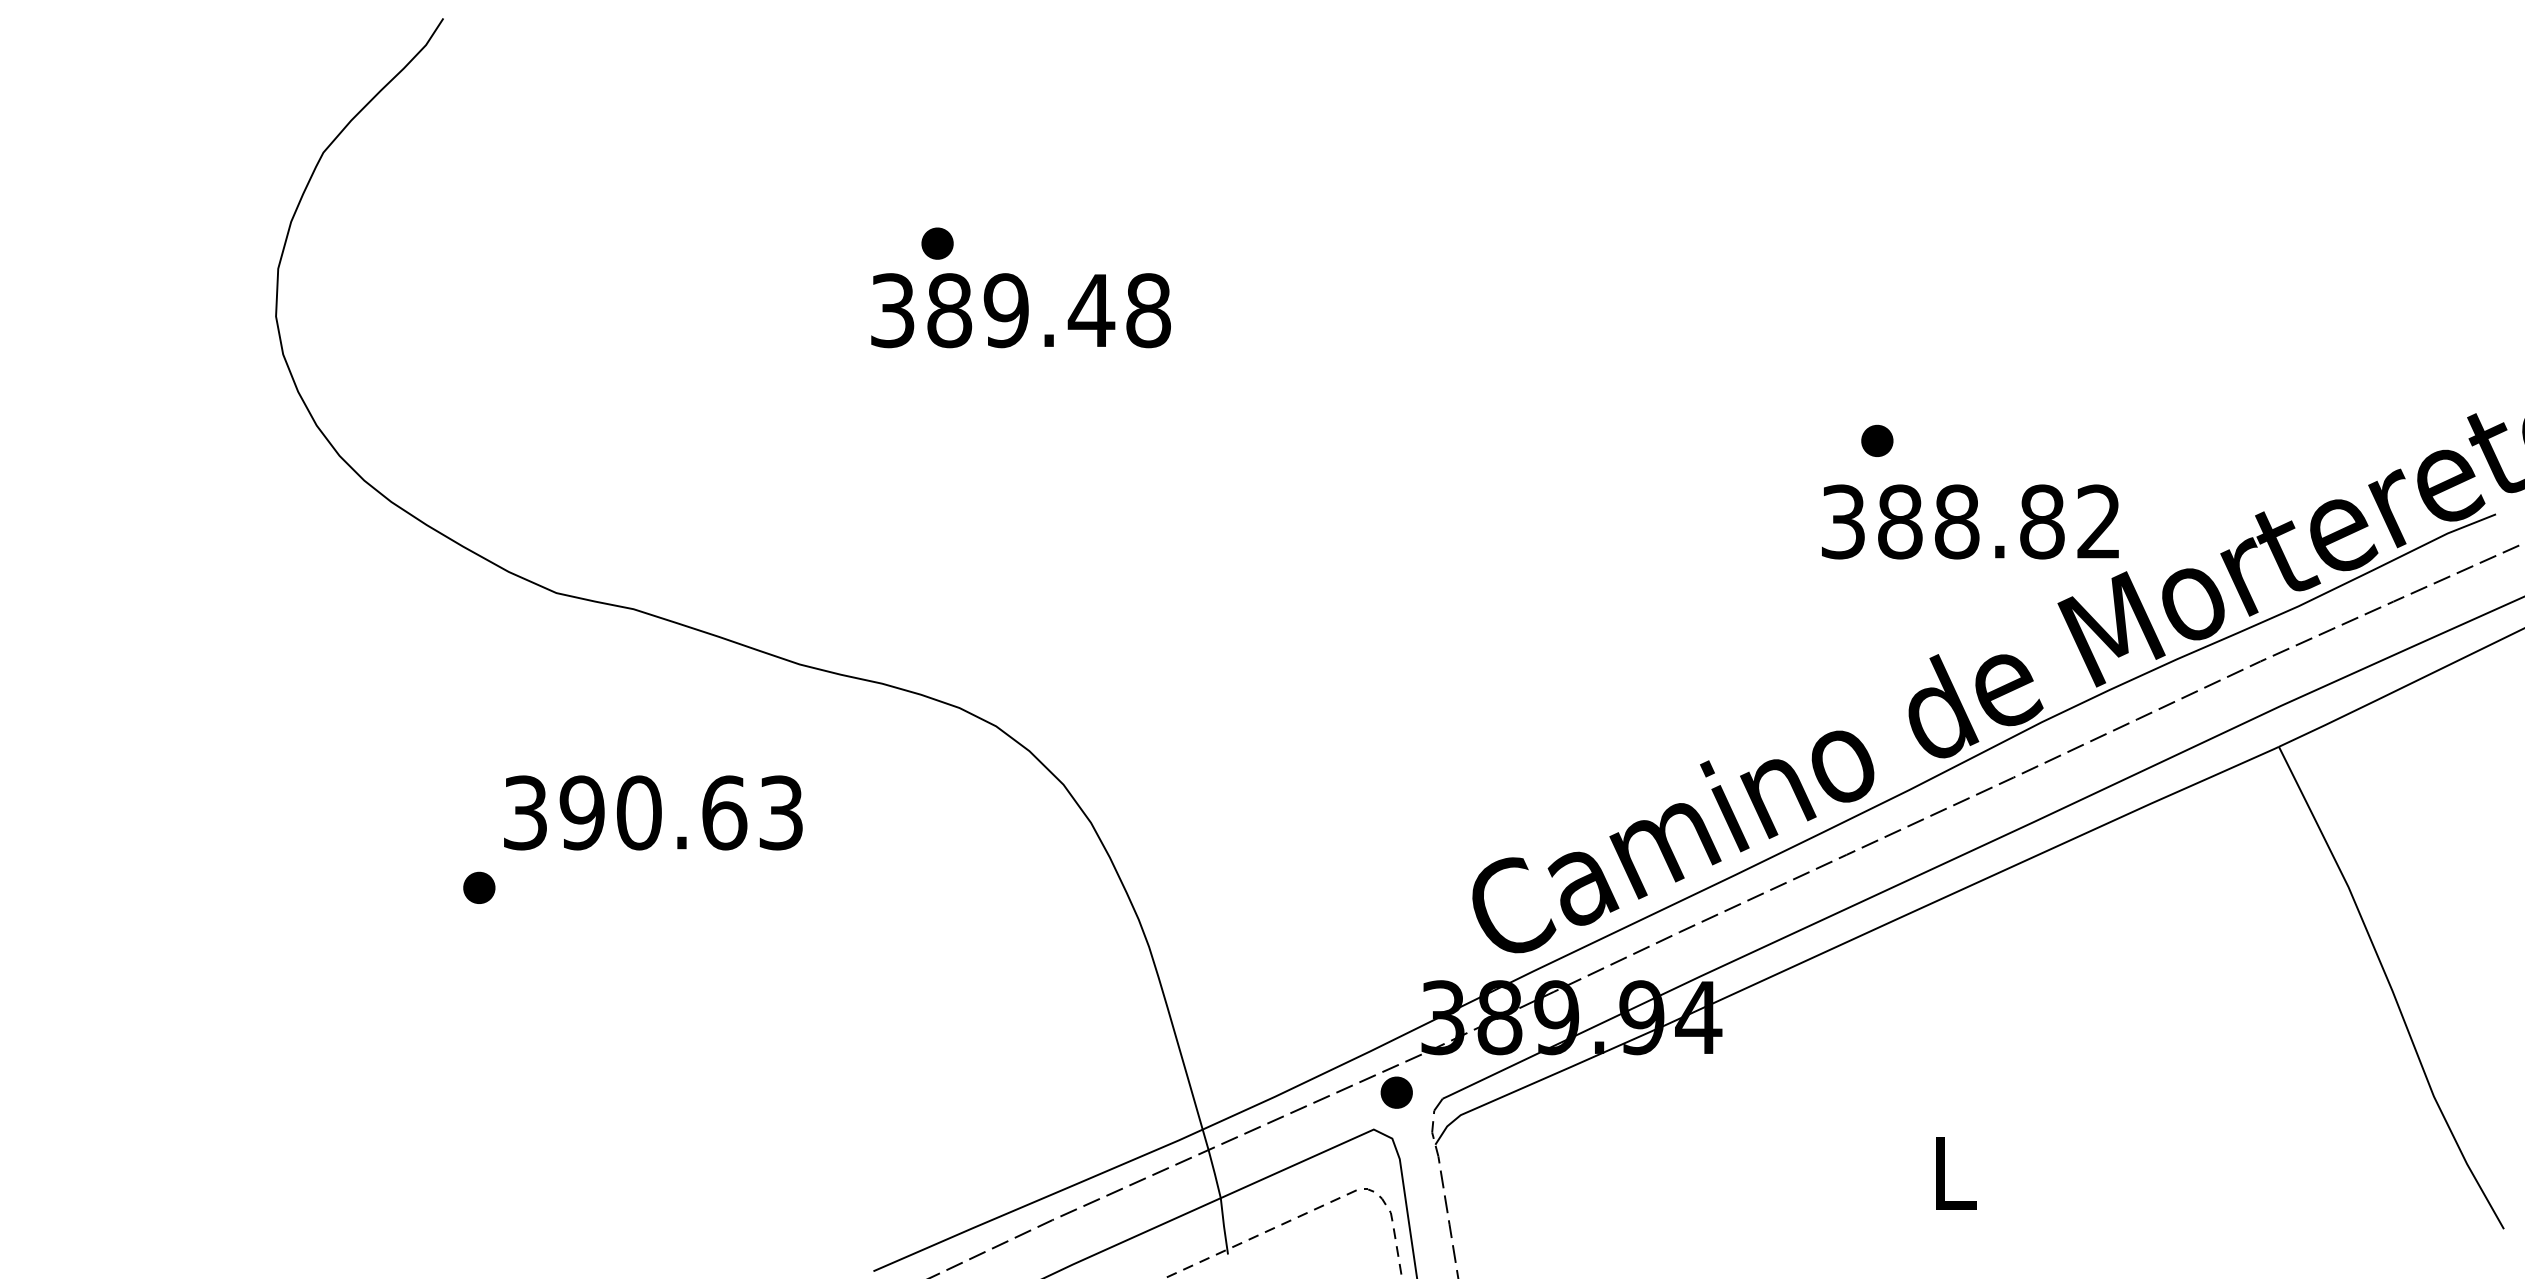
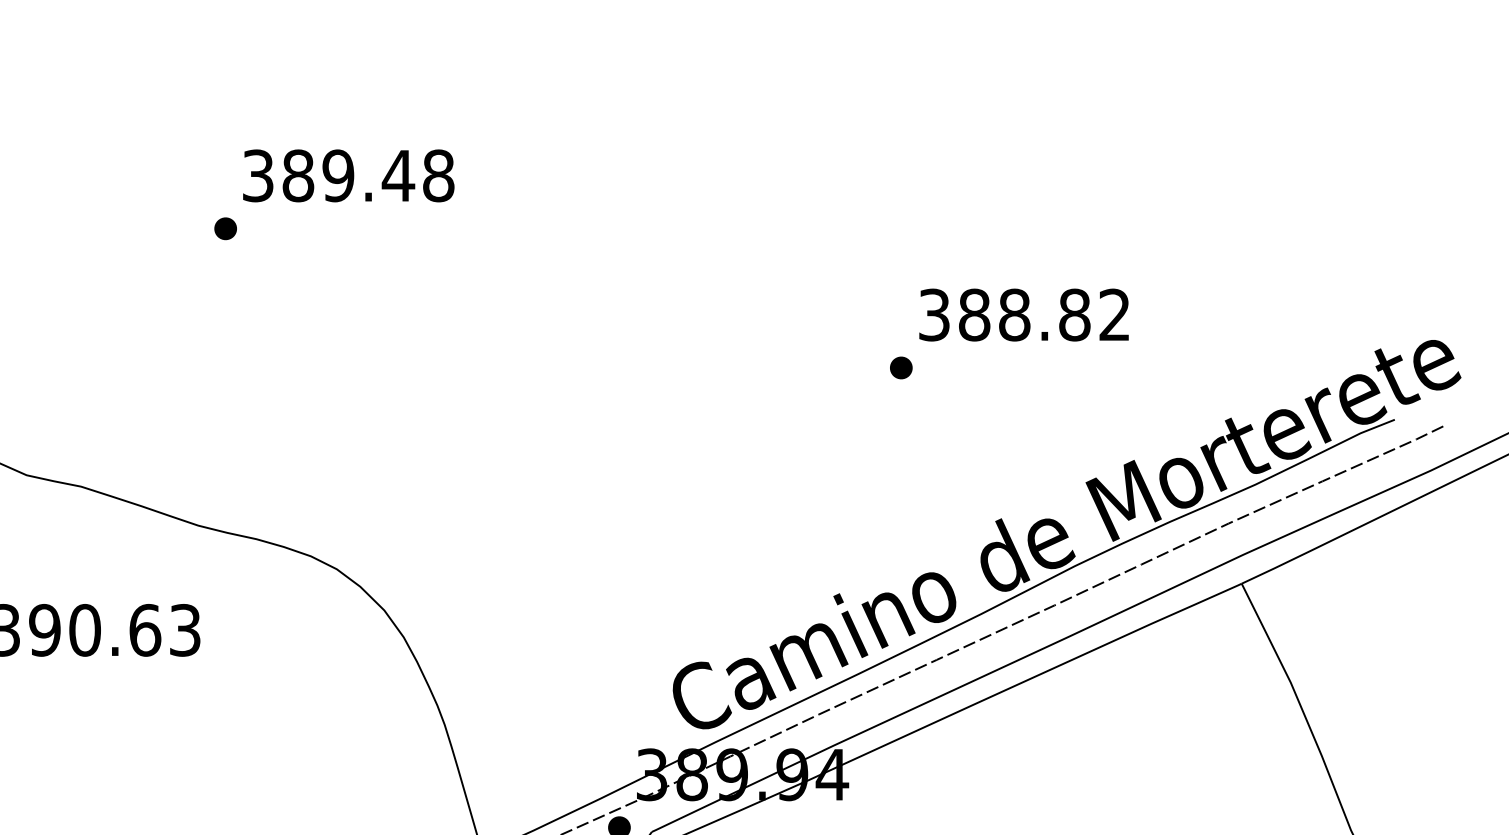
part: (937, 243) -> (225, 228), moved
text: (1020, 310) -> (348, 175), moved
part: (1877, 440) -> (901, 367), moved
text: (1970, 521) -> (1024, 314), moved

